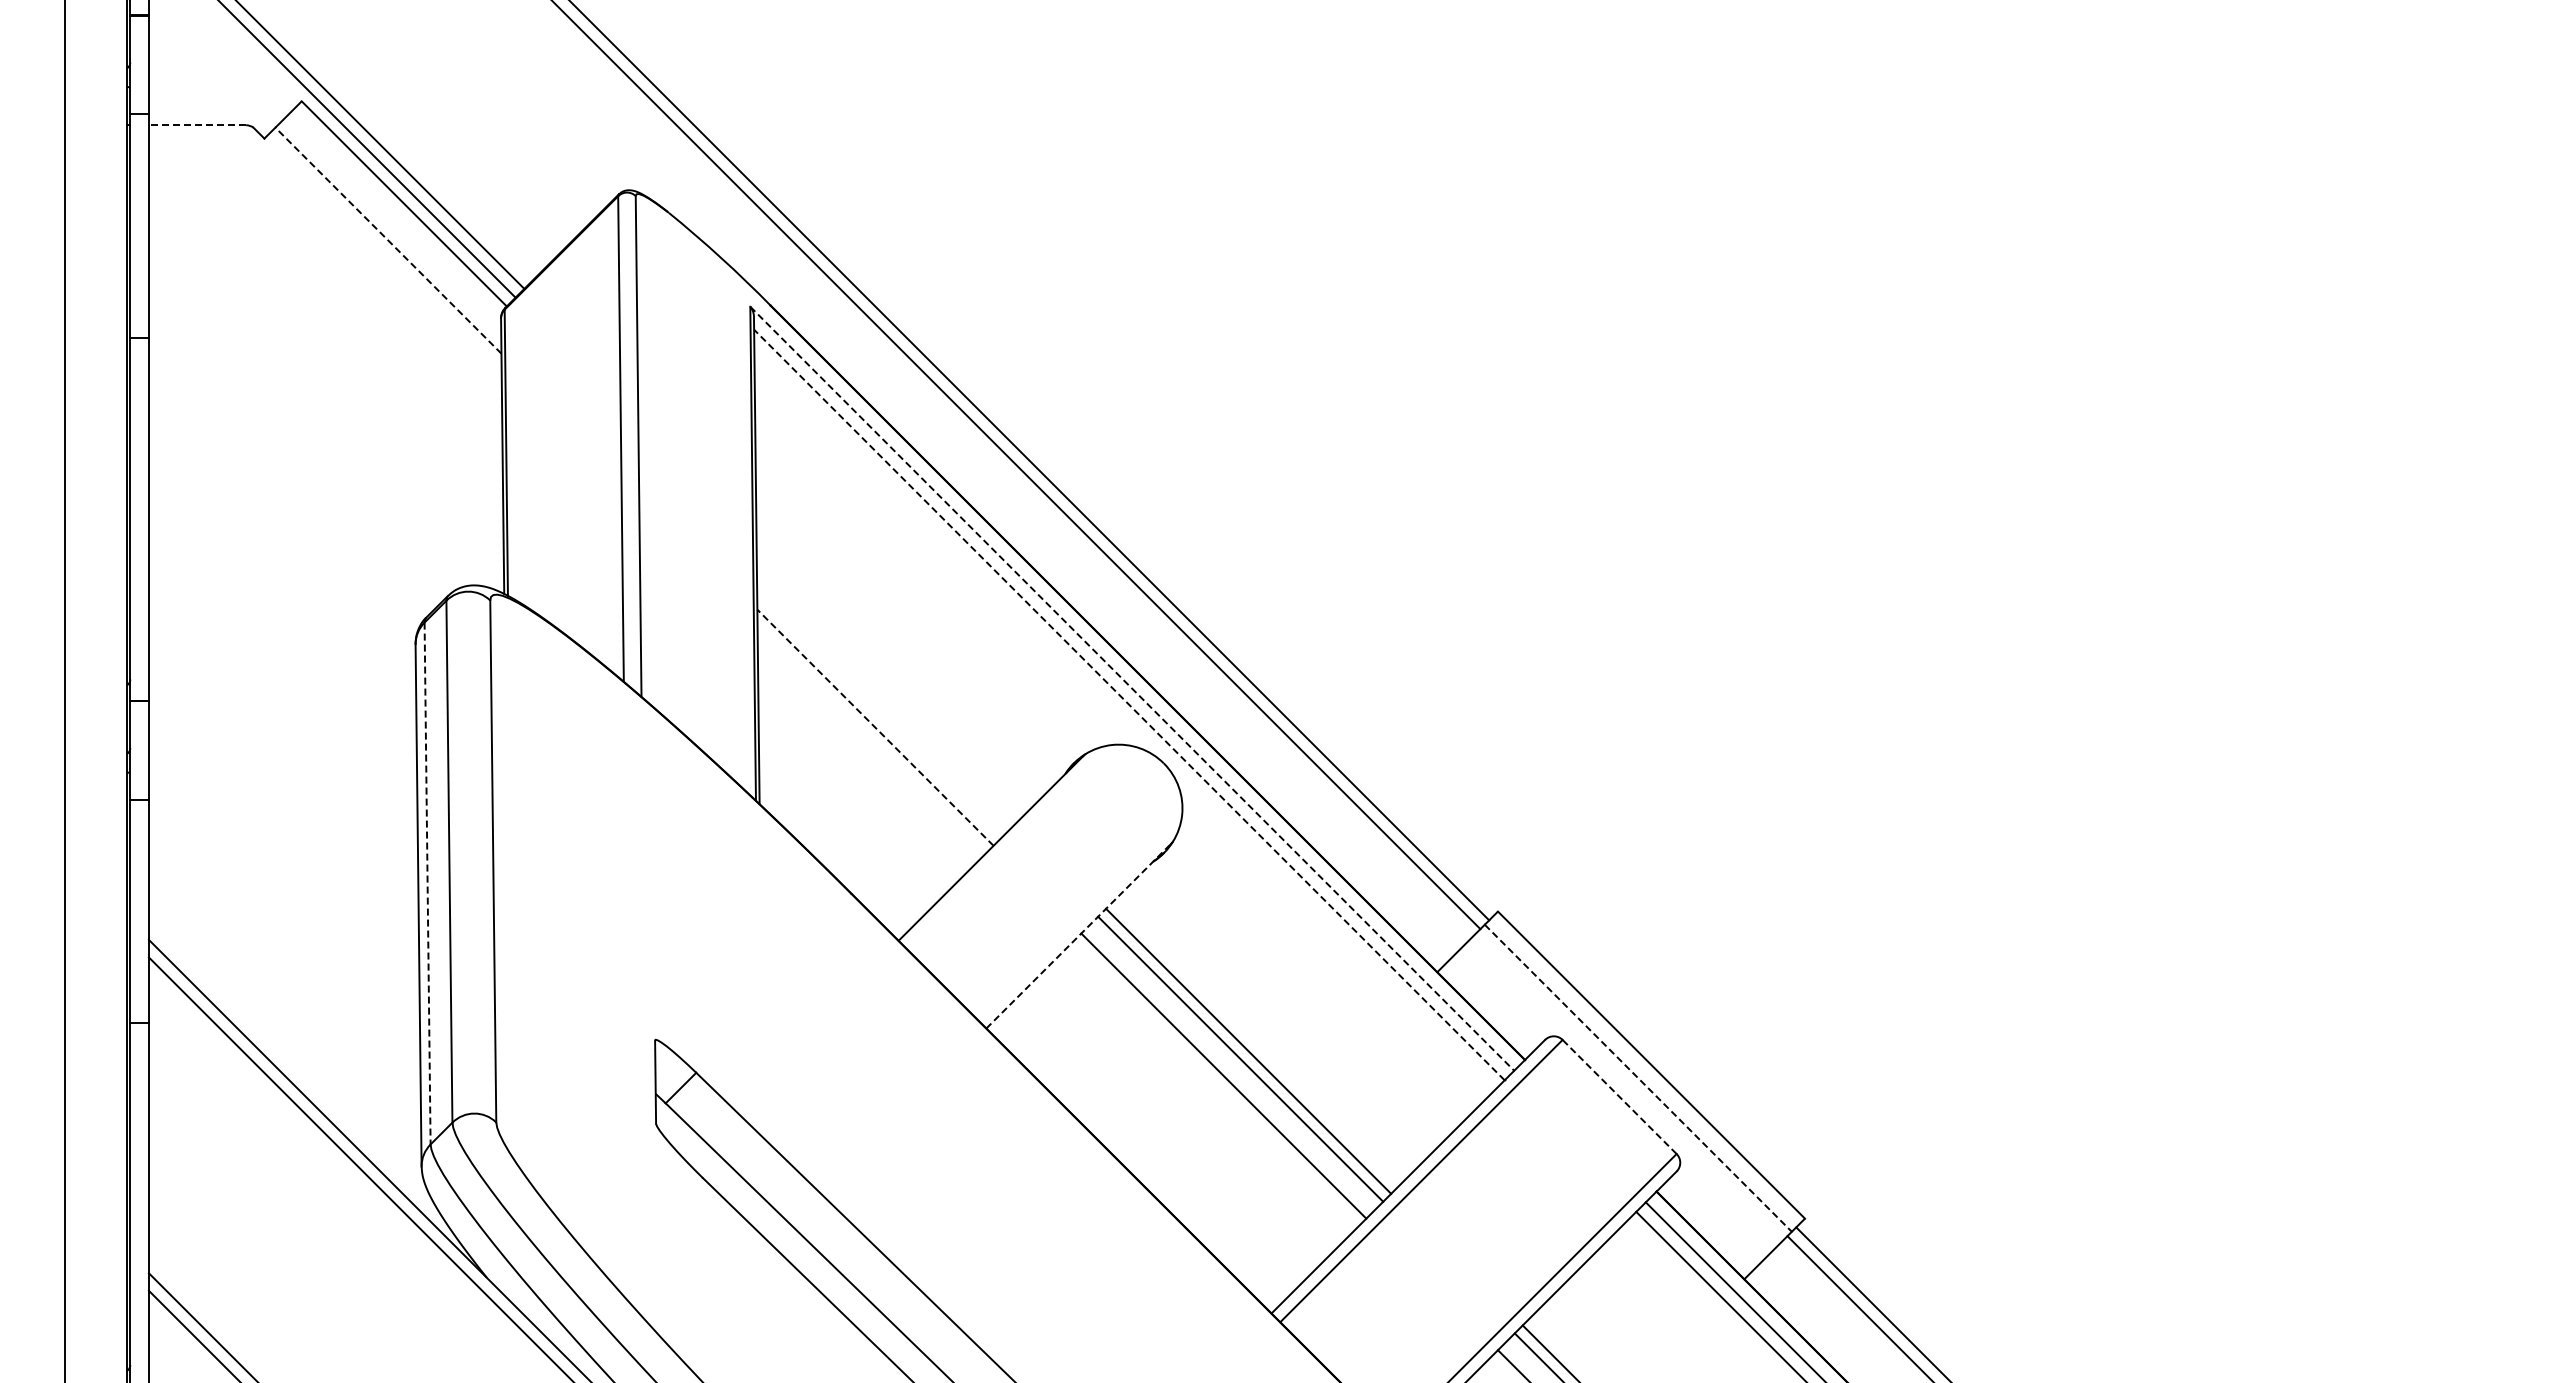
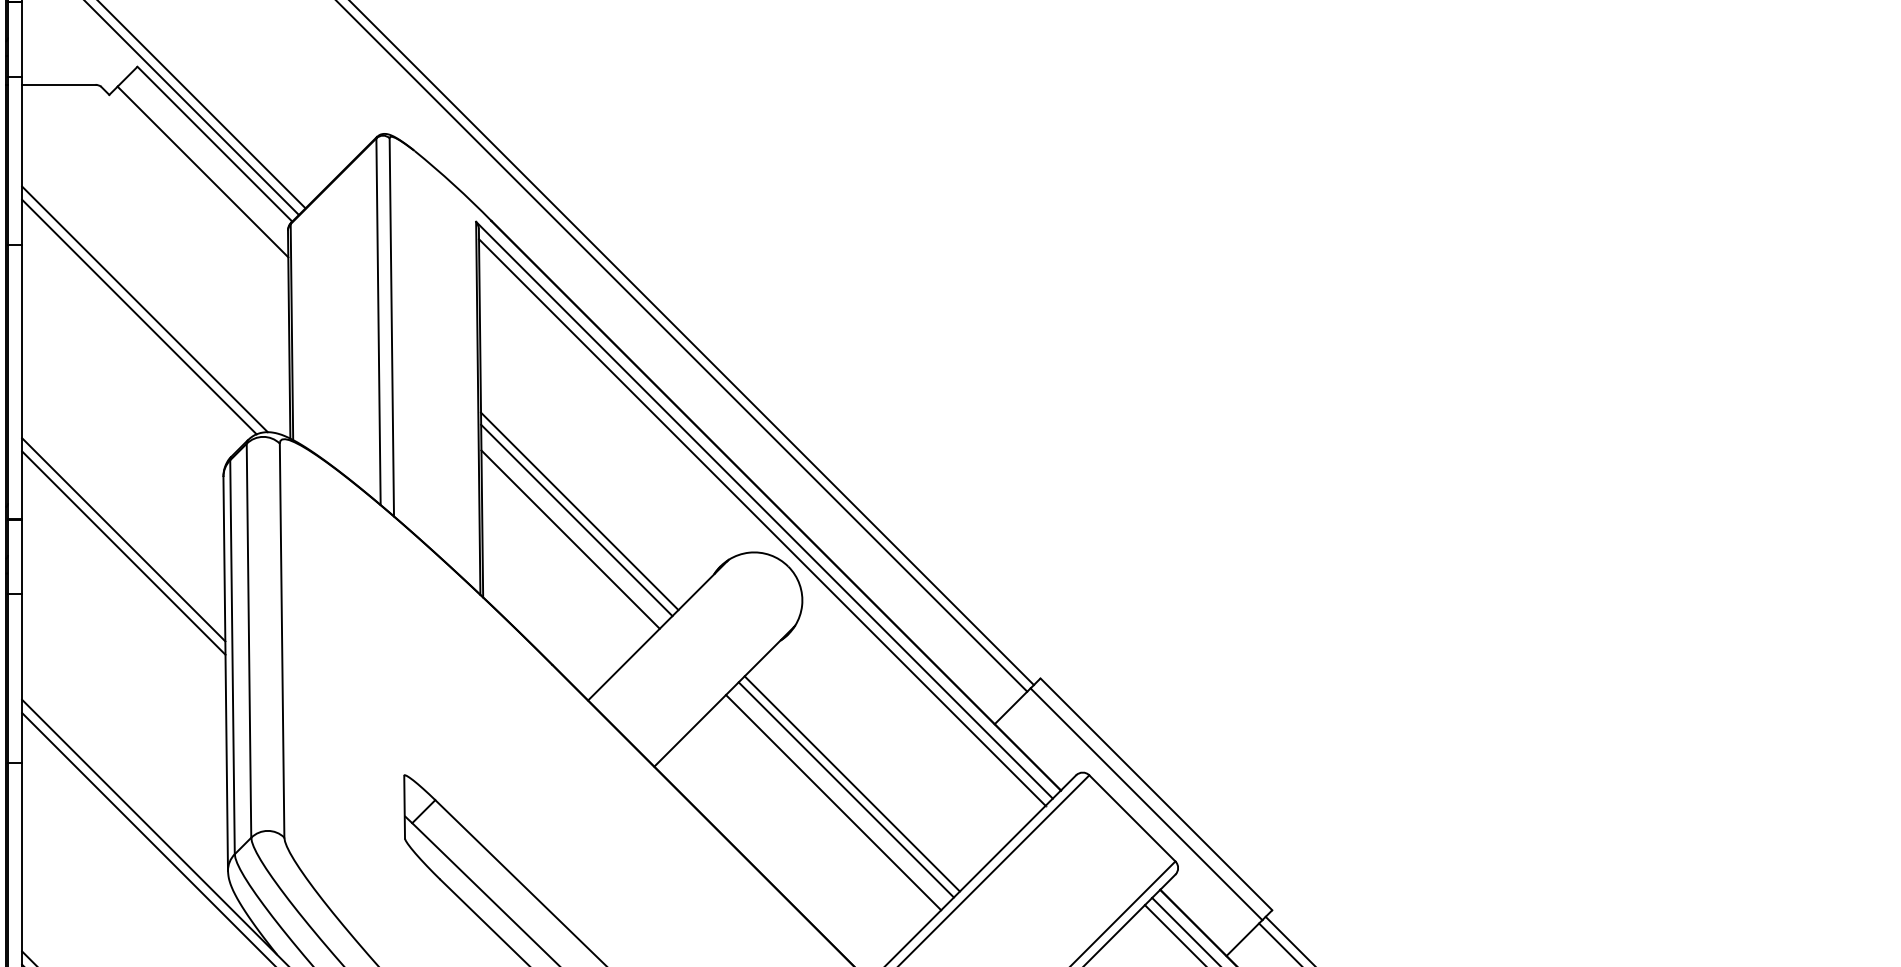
line: (197, 125) -> (58, 85), dashed -> solid
line: (388, 240) -> (203, 171), dashed -> solid
line: (311, 422) -> (144, 309), added
line: (303, 432) -> (138, 316), added
line: (1132, 689) -> (764, 510), dashed -> solid
line: (887, 690) -> (579, 511), added
line: (883, 702) -> (576, 520), added
line: (1129, 705) -> (762, 522), dashed -> solid
line: (283, 727) -> (123, 539), added
line: (875, 727) -> (570, 539), dashed -> solid
line: (283, 745) -> (123, 553), added
line: (427, 883) -> (232, 657), dashed -> solid
line: (1078, 936) -> (723, 697), dashed -> solid
line: (1638, 1078) -> (1146, 804), dashed -> solid
line: (1619, 1096) -> (1132, 818), dashed -> solid

